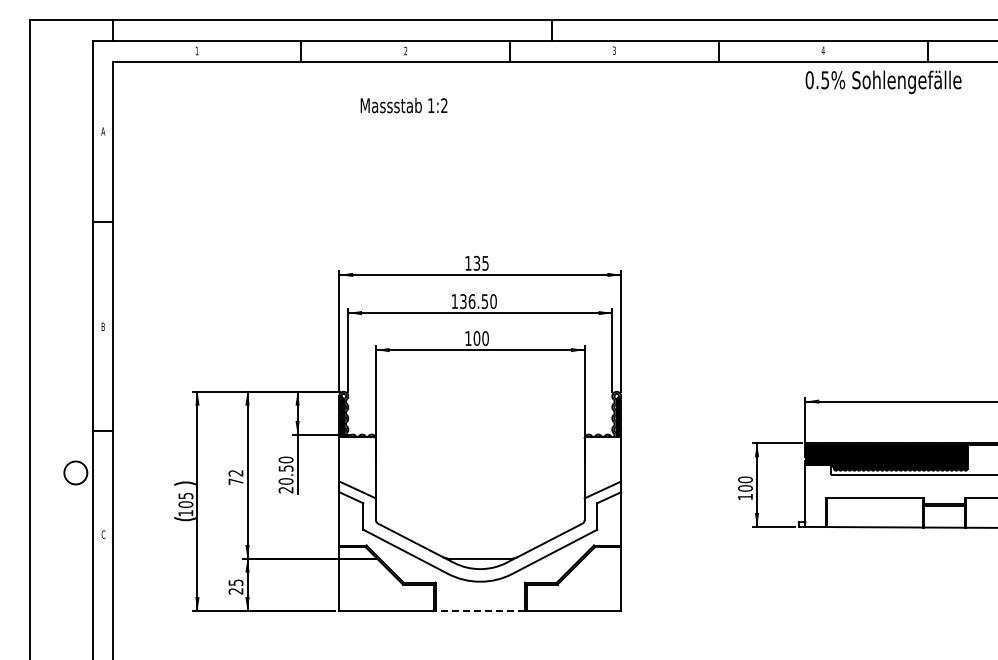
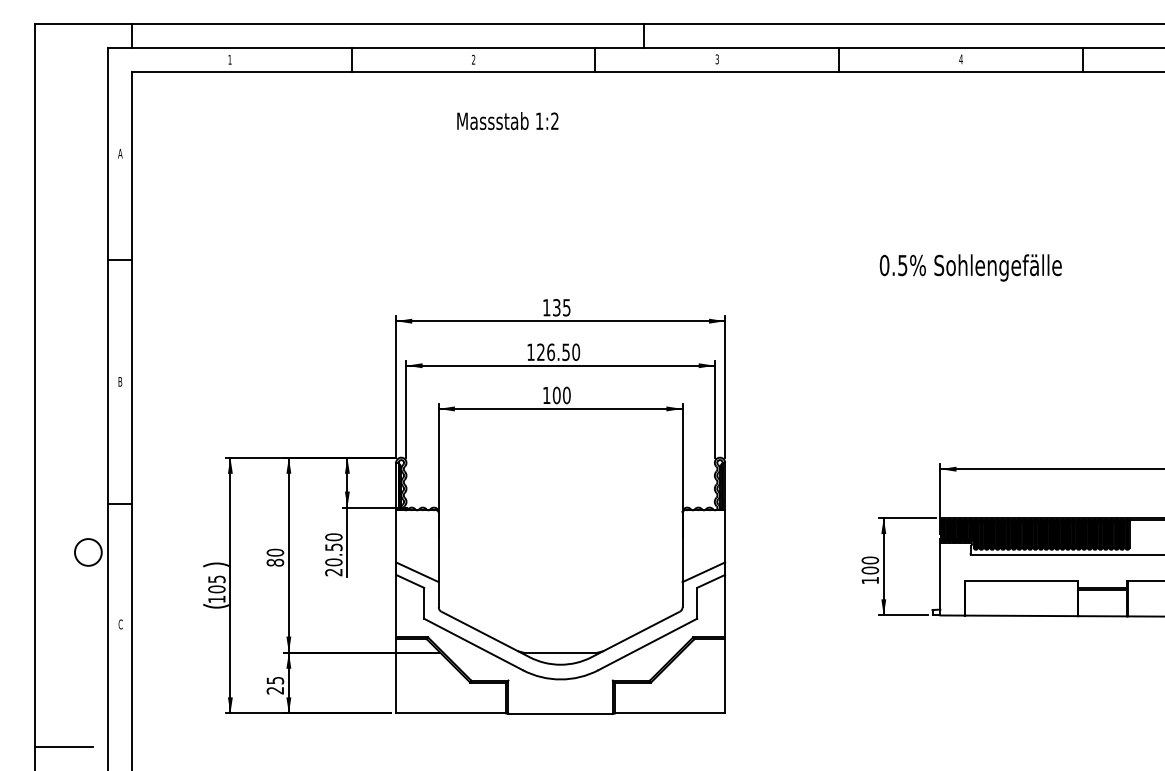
text: (883, 81) -> (970, 266), moved
text: (403, 105) -> (507, 121), moved
text: (463, 301) -> (541, 352), 136.50 -> 126.50
text: (235, 477) -> (274, 557), 72 -> 80
line: (480, 610) -> (560, 713), dashed -> solid
line: (54, 639) -> (63, 746), added

